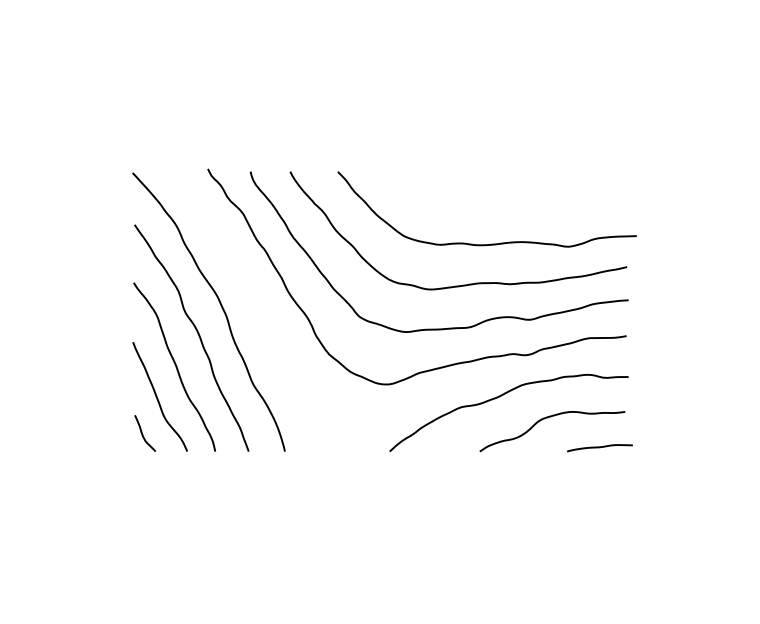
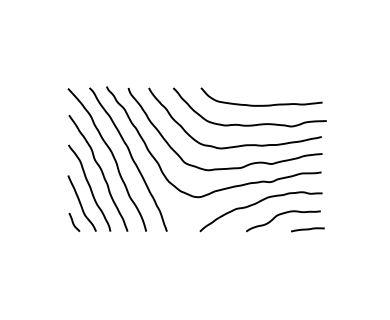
curve: (509, 203) -> (261, 104), added
curve: (254, 307) -> (130, 157), added

